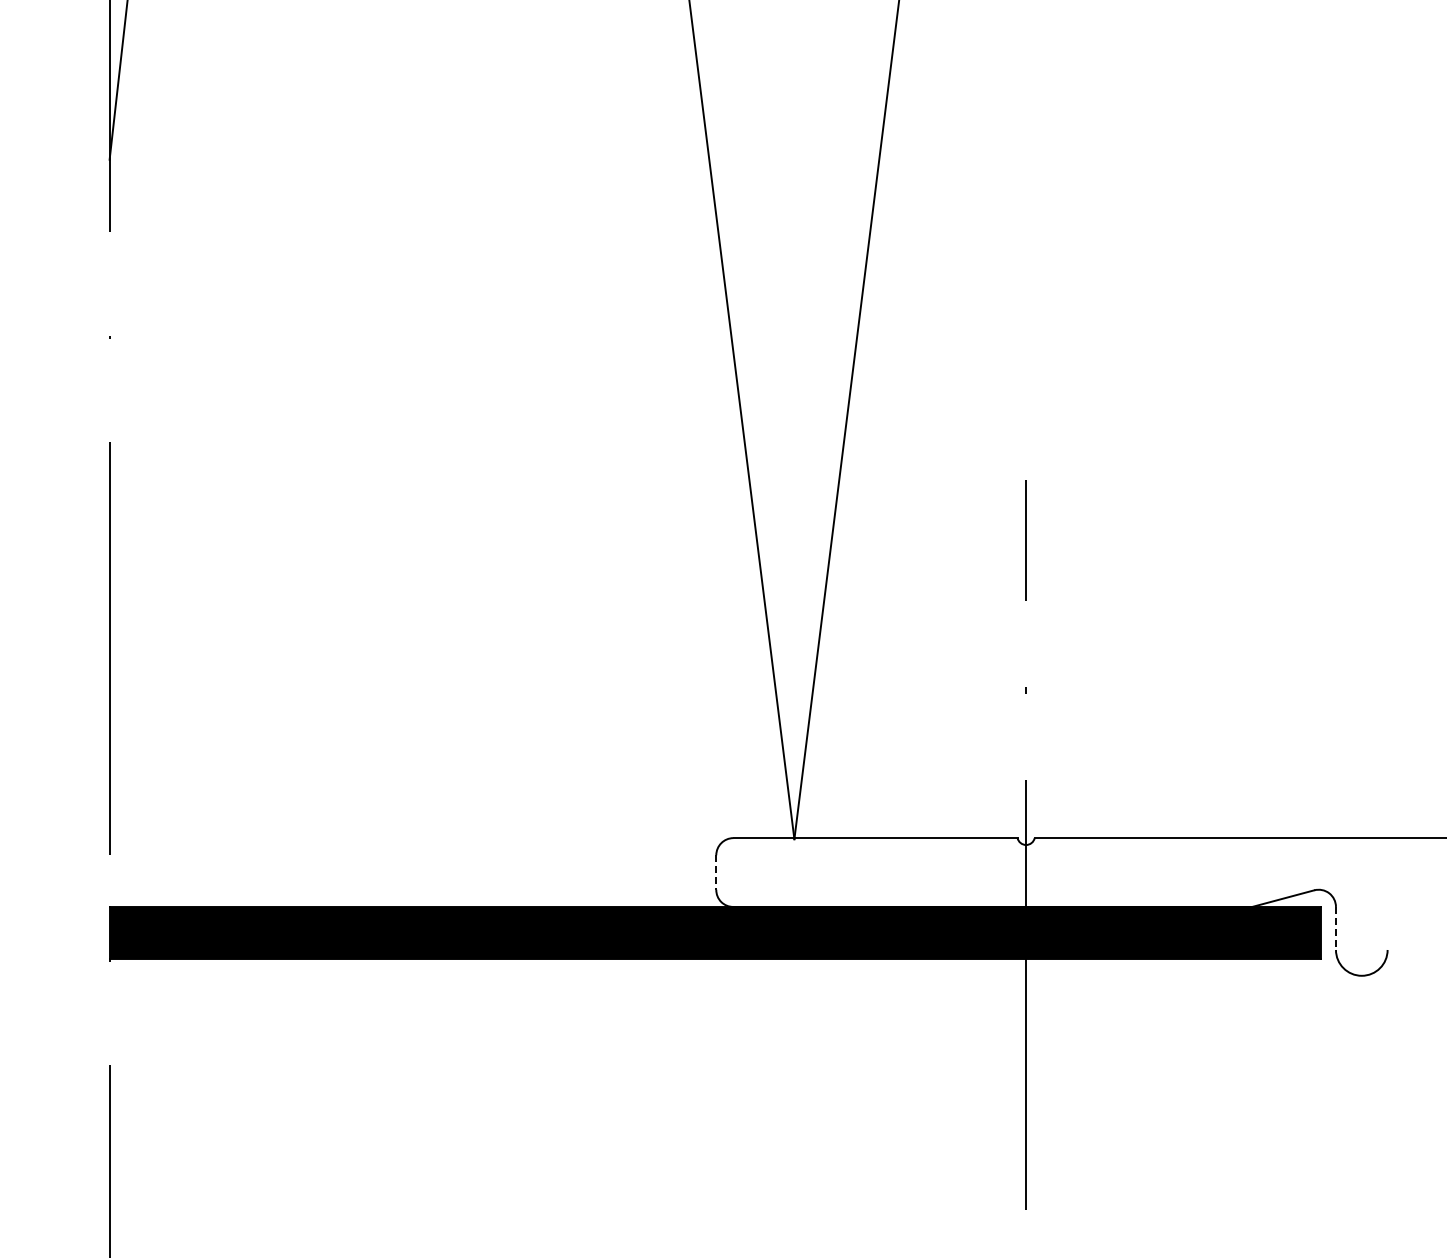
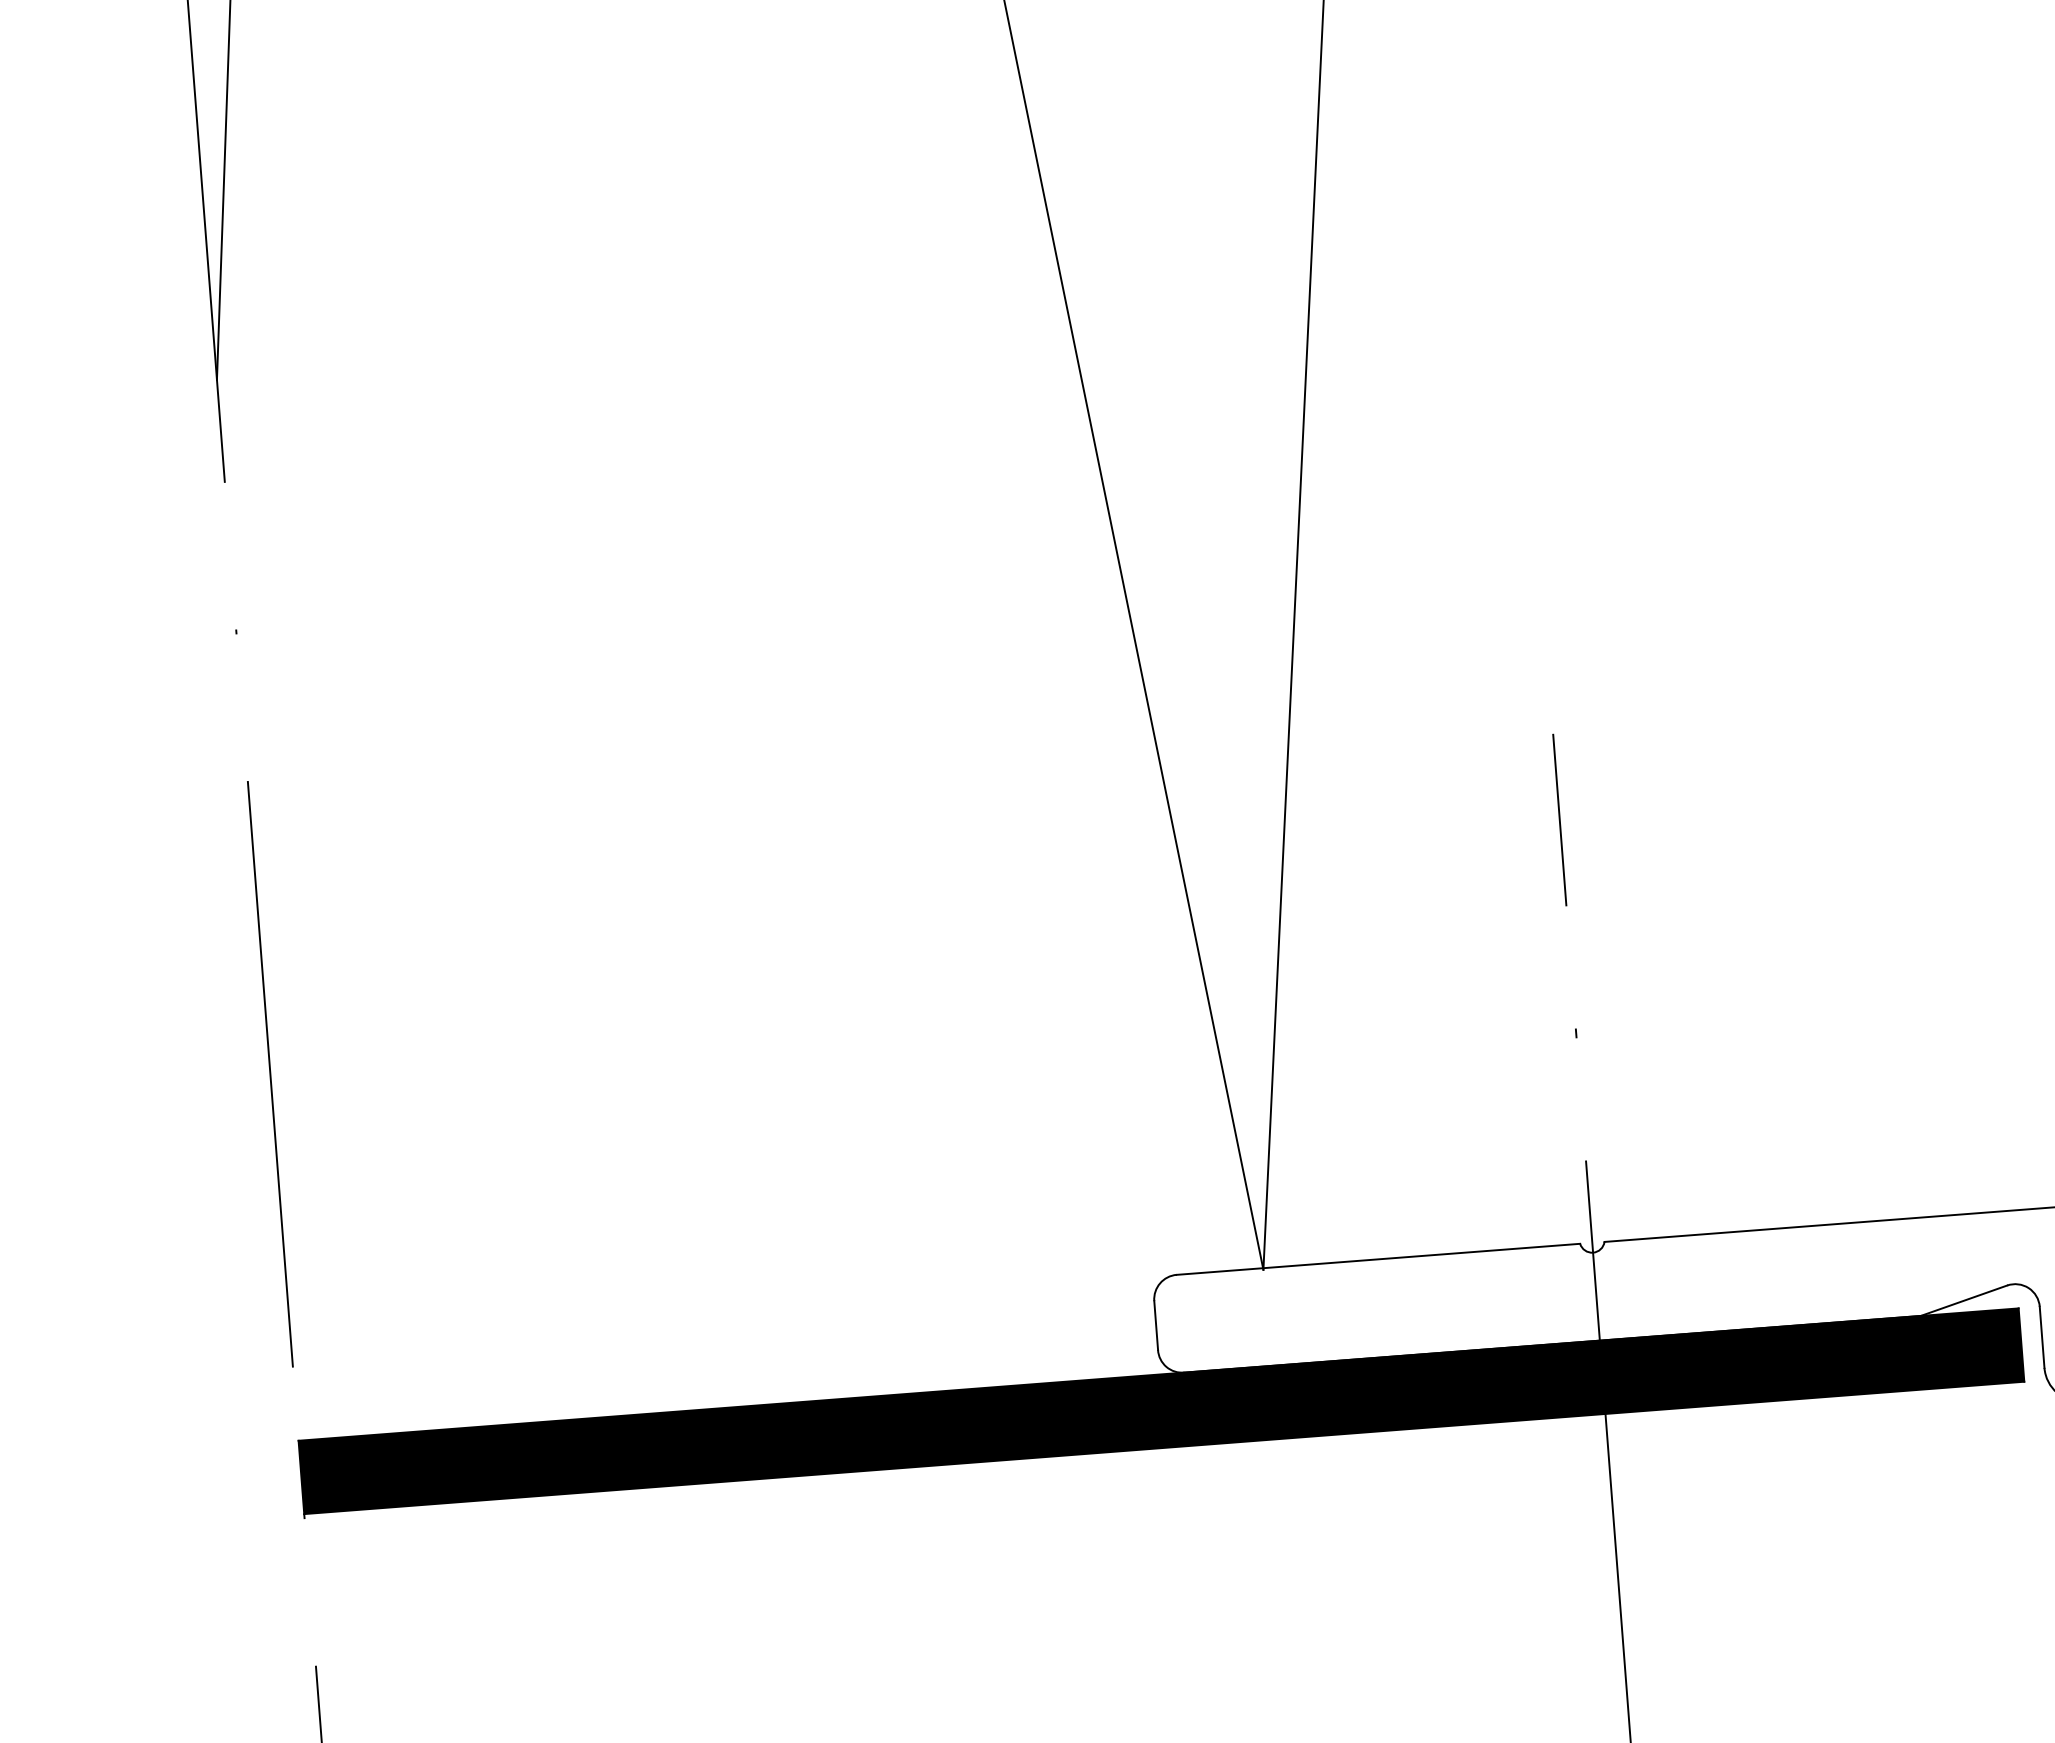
line: (716, 873) -> (1156, 1326), dashed -> solid
line: (1335, 928) -> (2041, 1337), dashed -> solid

